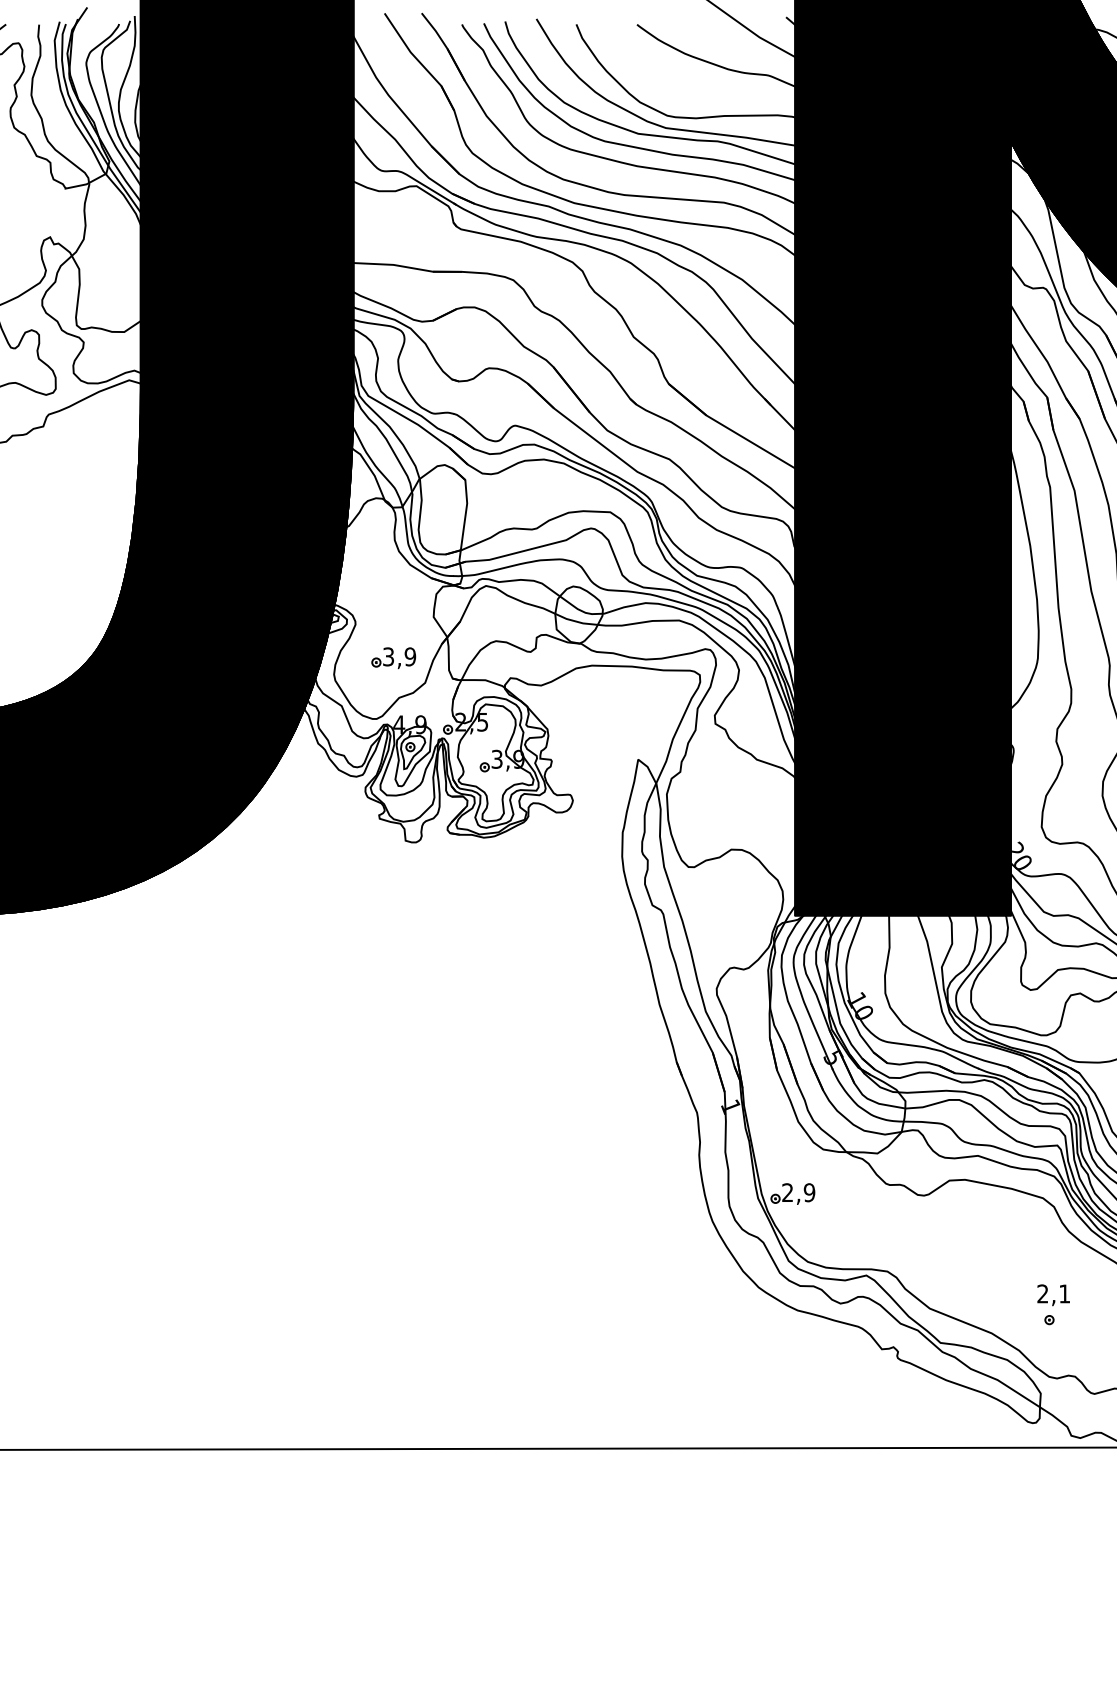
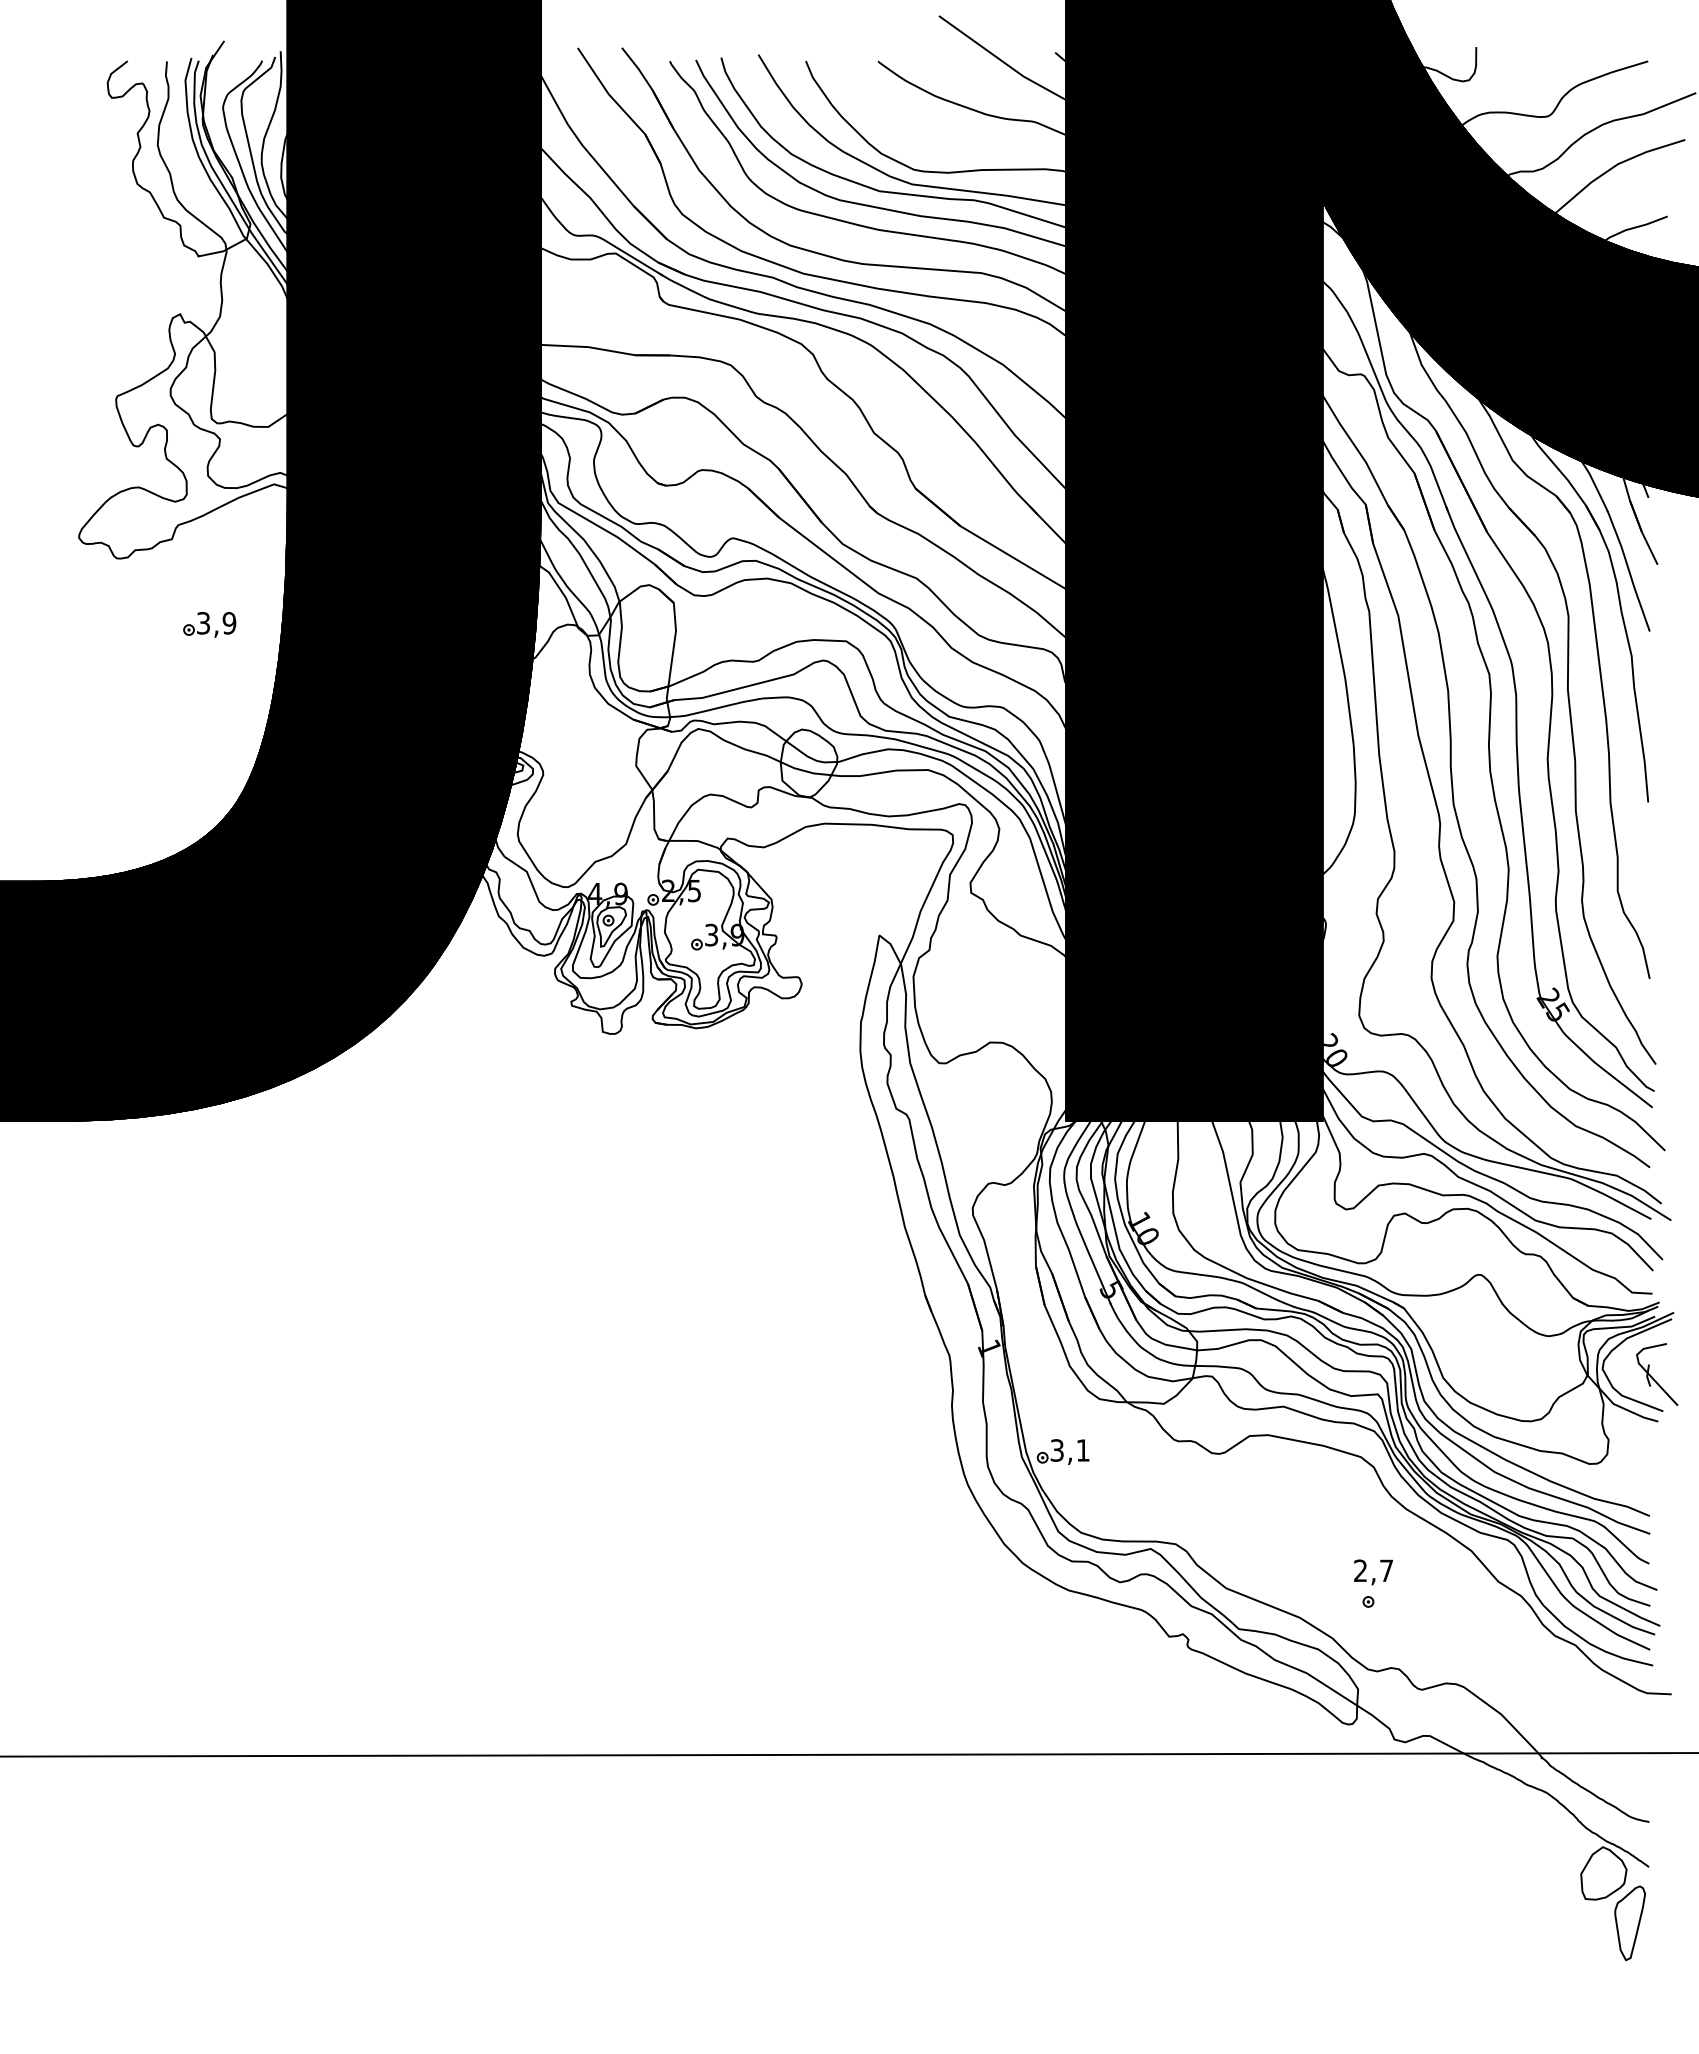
part: (393, 657) -> (209, 624), moved
text: (798, 1192) -> (1069, 1450), 2,9 -> 3,1
text: (1064, 1293) -> (1386, 1570), 2,1 -> 2,7

